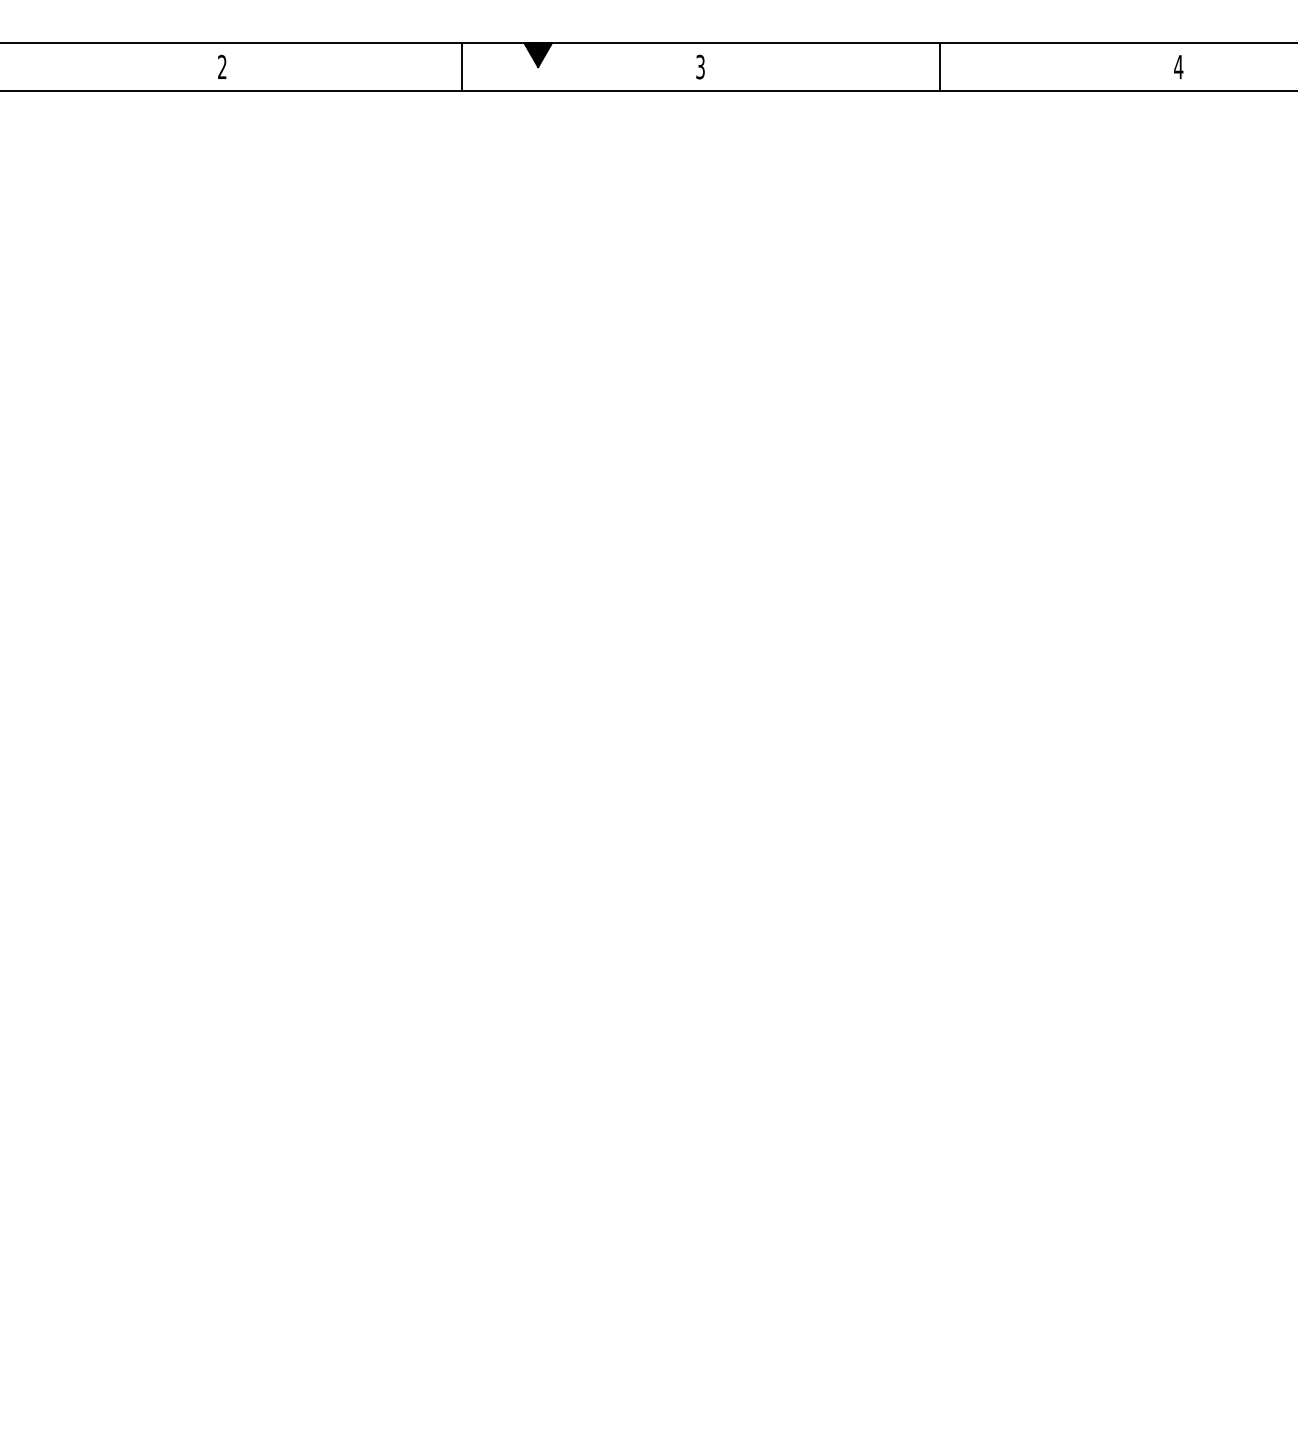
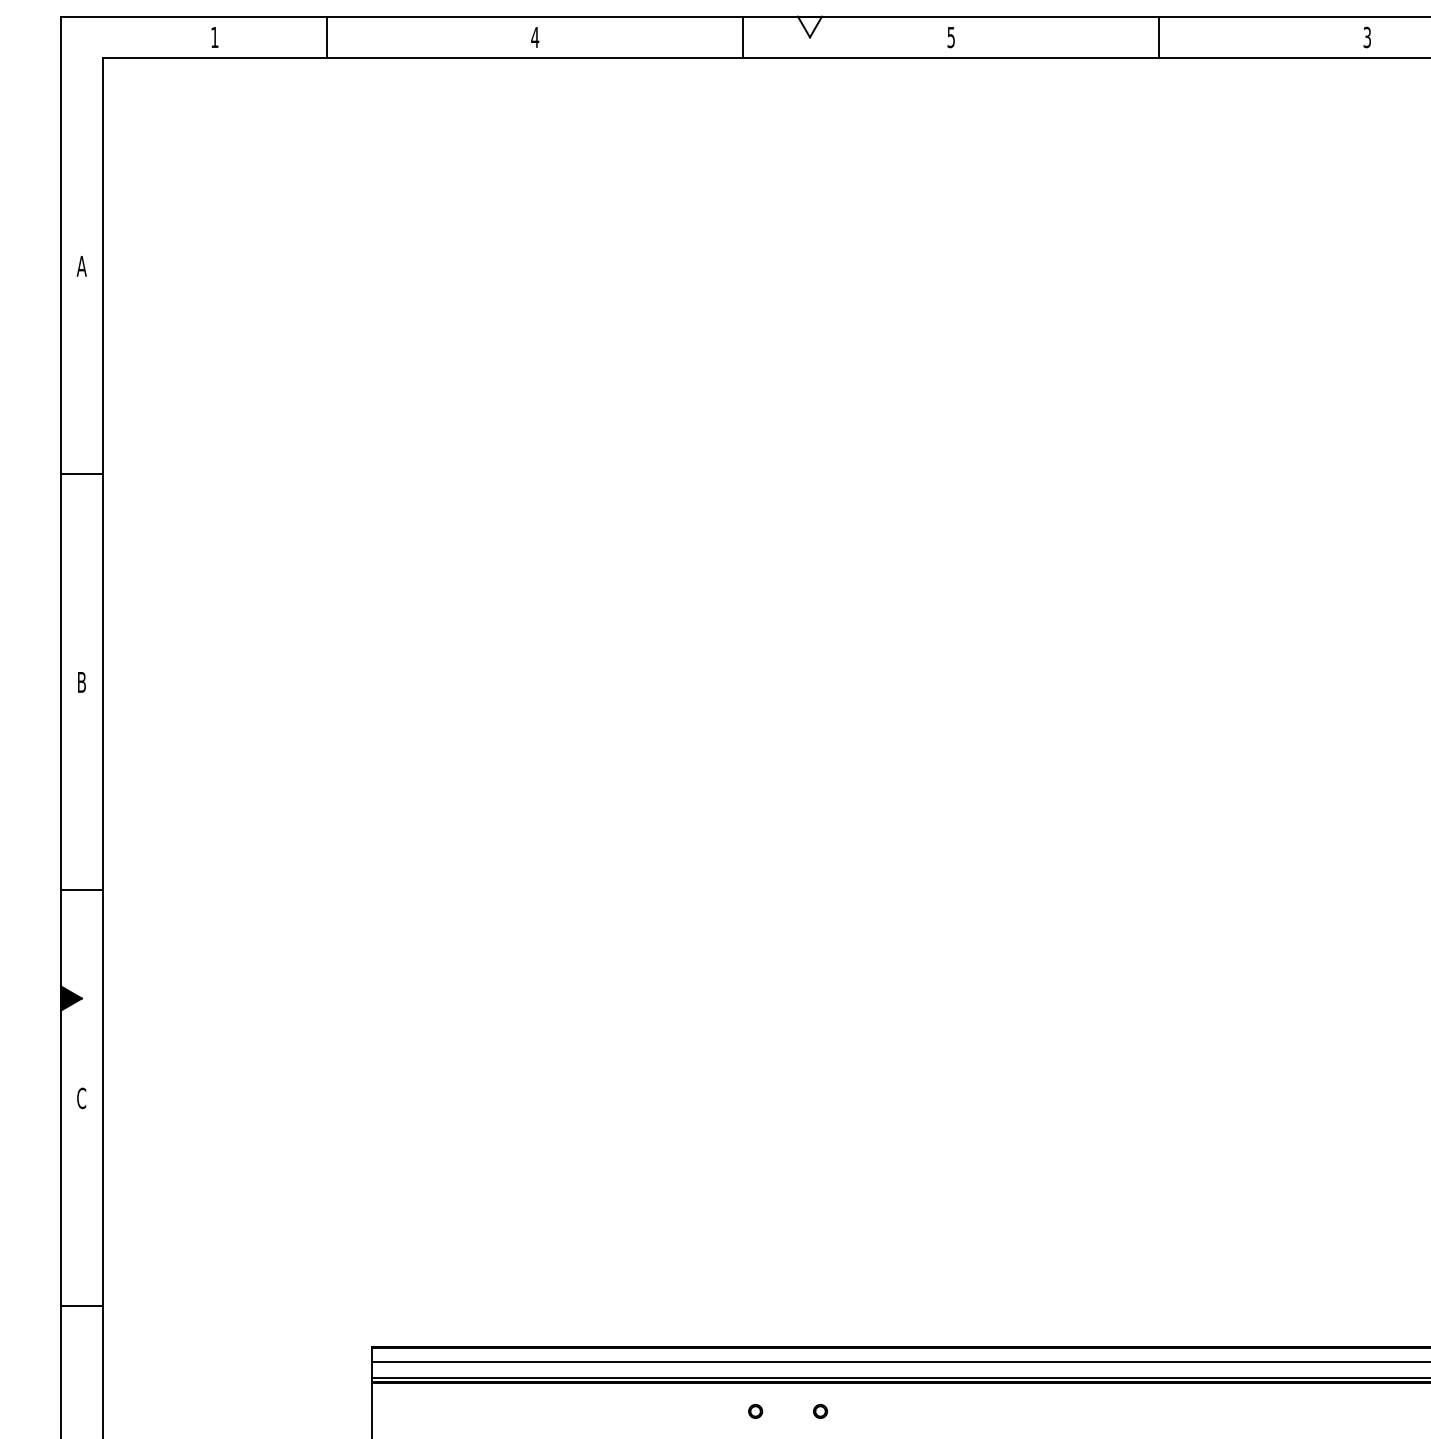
fill: (537, 54) -> (809, 26), removed
text: (222, 65) -> (535, 36), 2 -> 4
text: (699, 65) -> (950, 36), 3 -> 5
text: (1178, 67) -> (1367, 37), 4 -> 3

